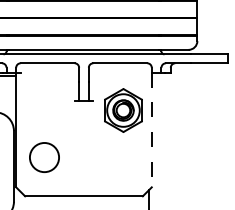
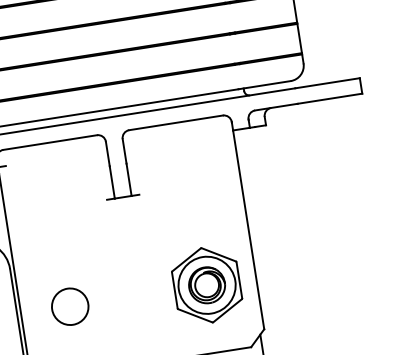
part: (123, 110) -> (207, 285), moved
line: (151, 130) -> (248, 230), dashed -> solid
circle: (44, 157) -> (70, 306), size x0.71

